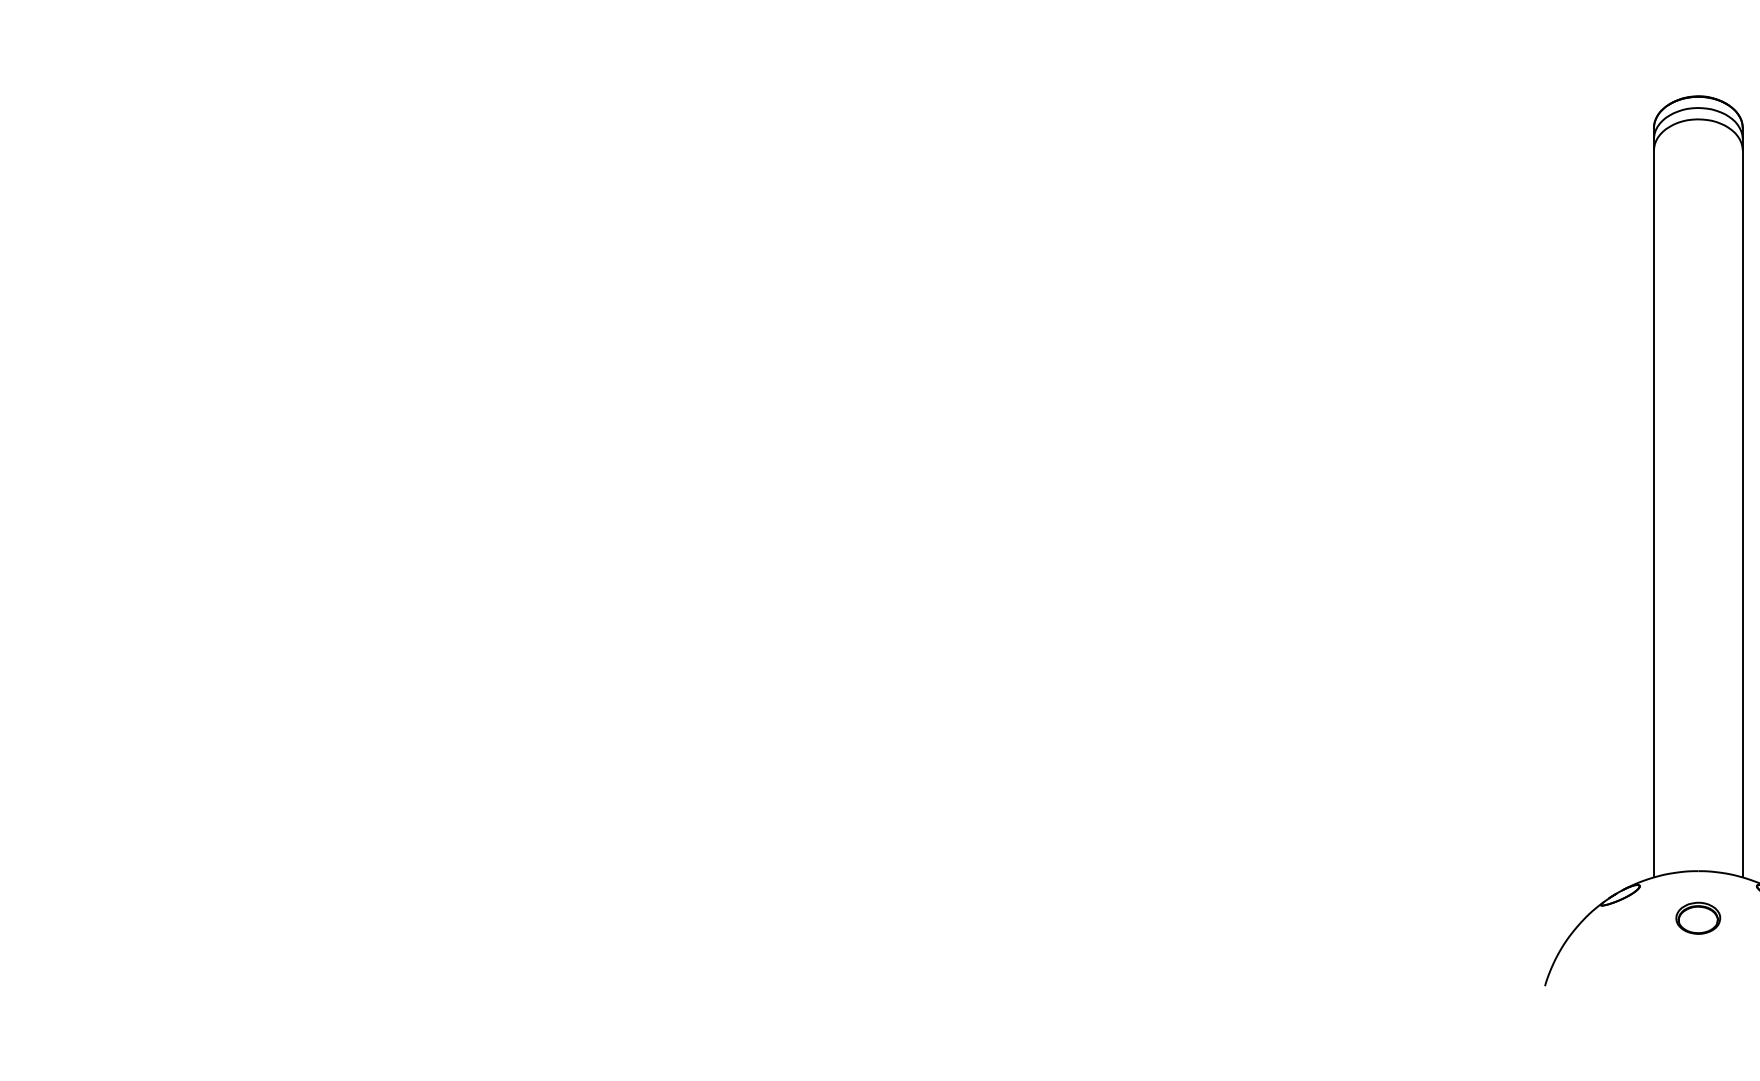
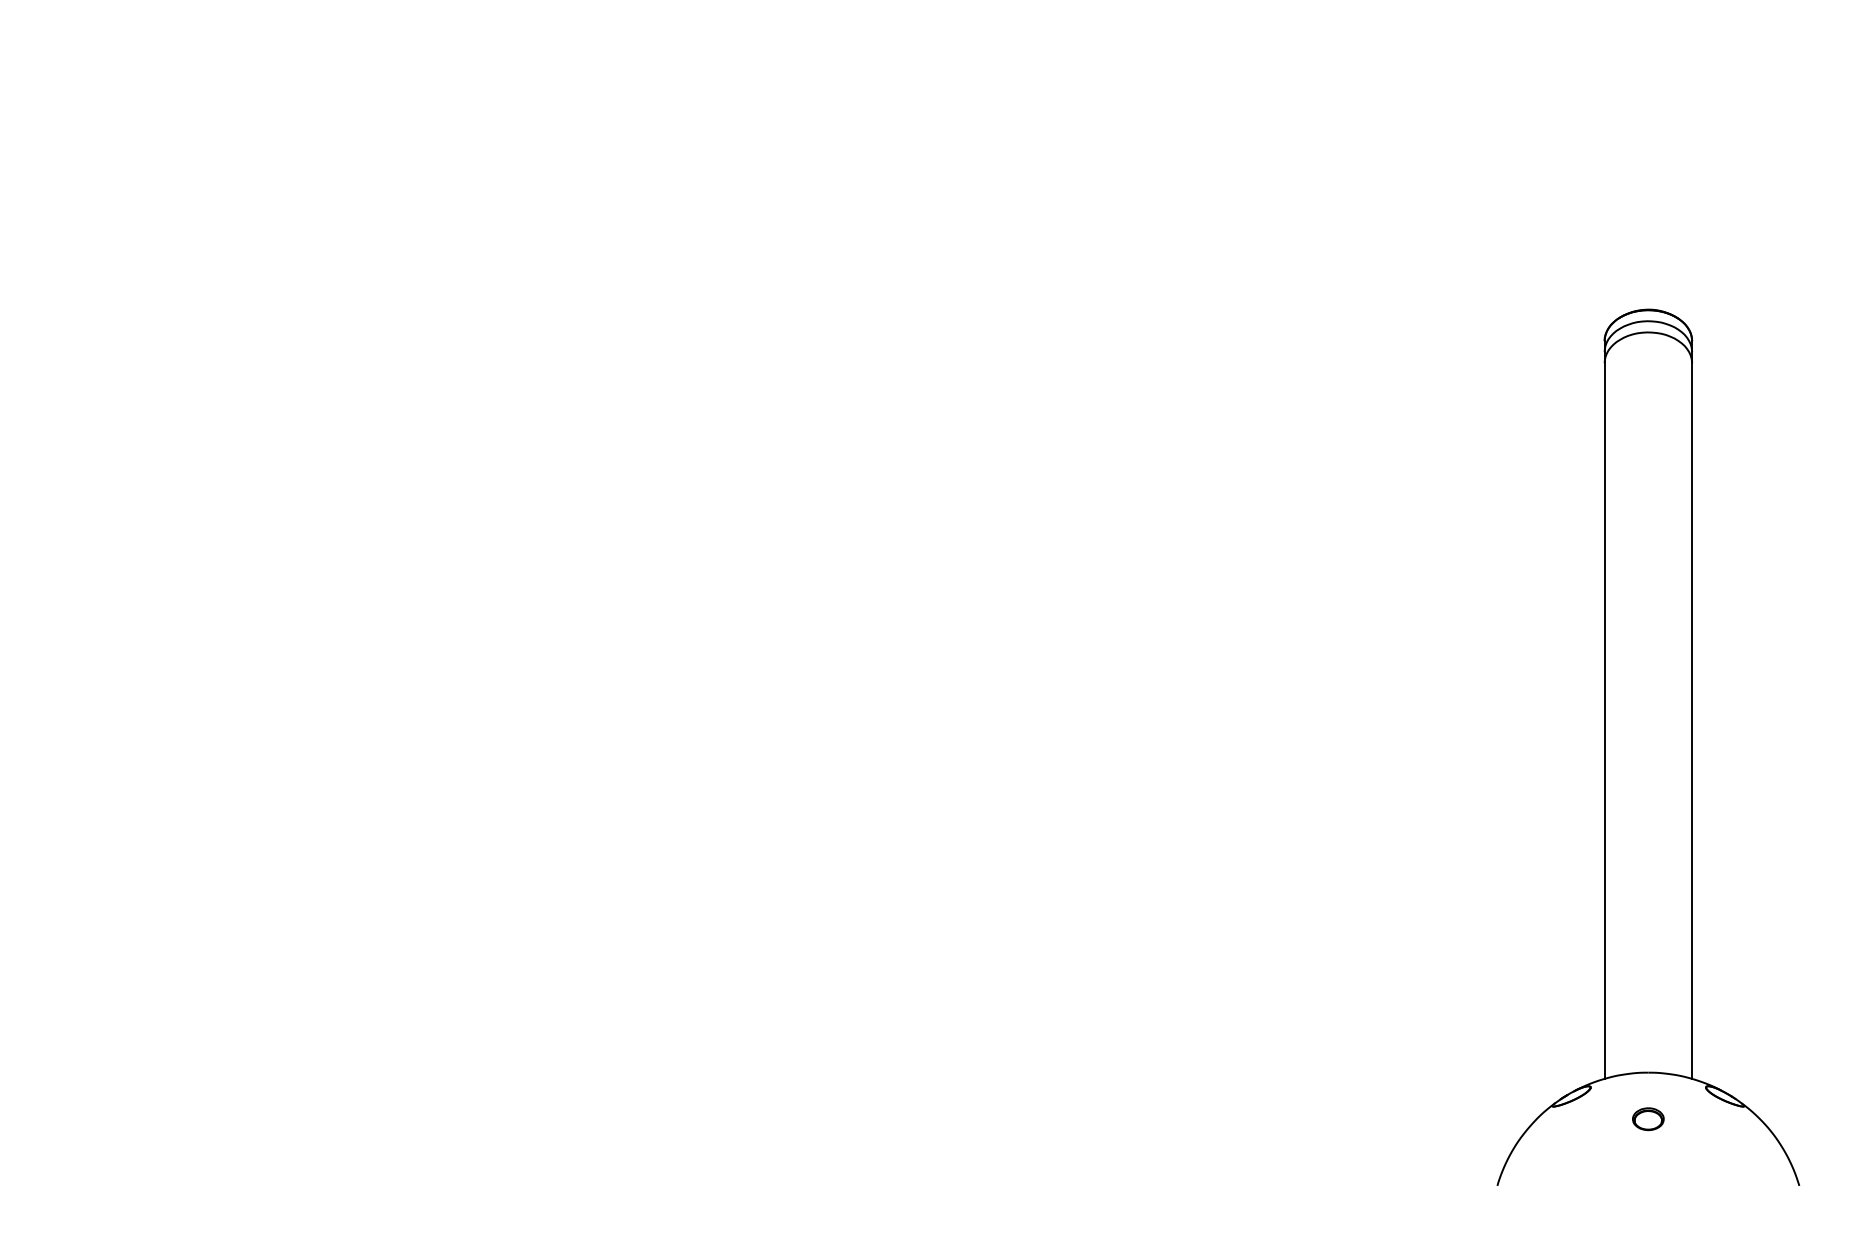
part: (1698, 918) -> (1648, 1119), size x0.71

